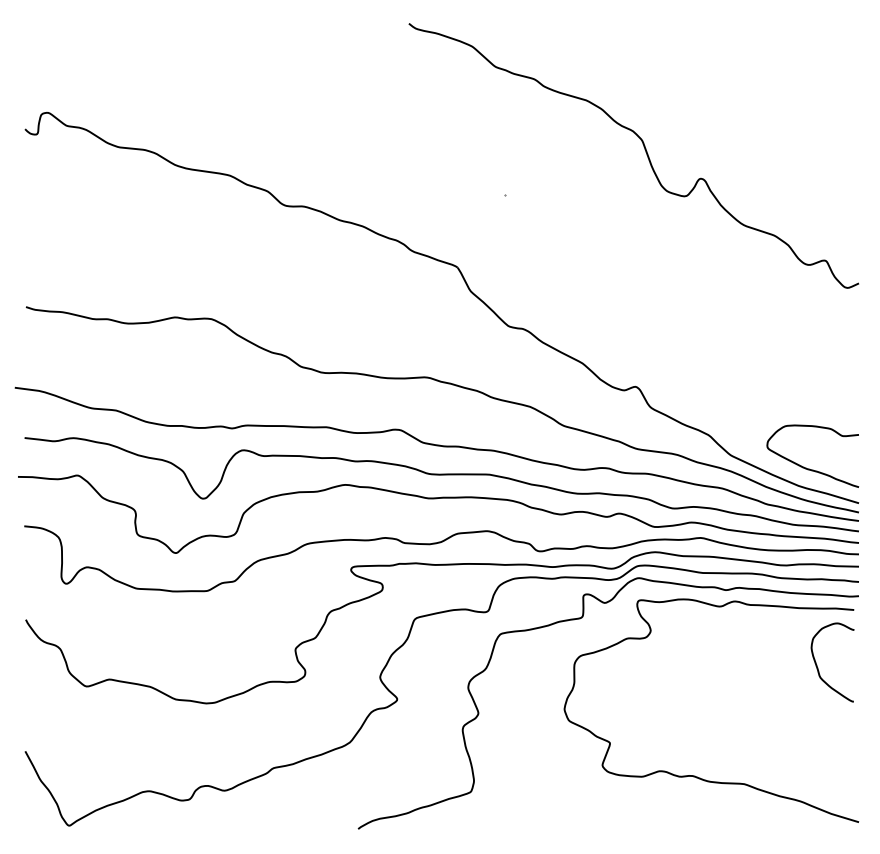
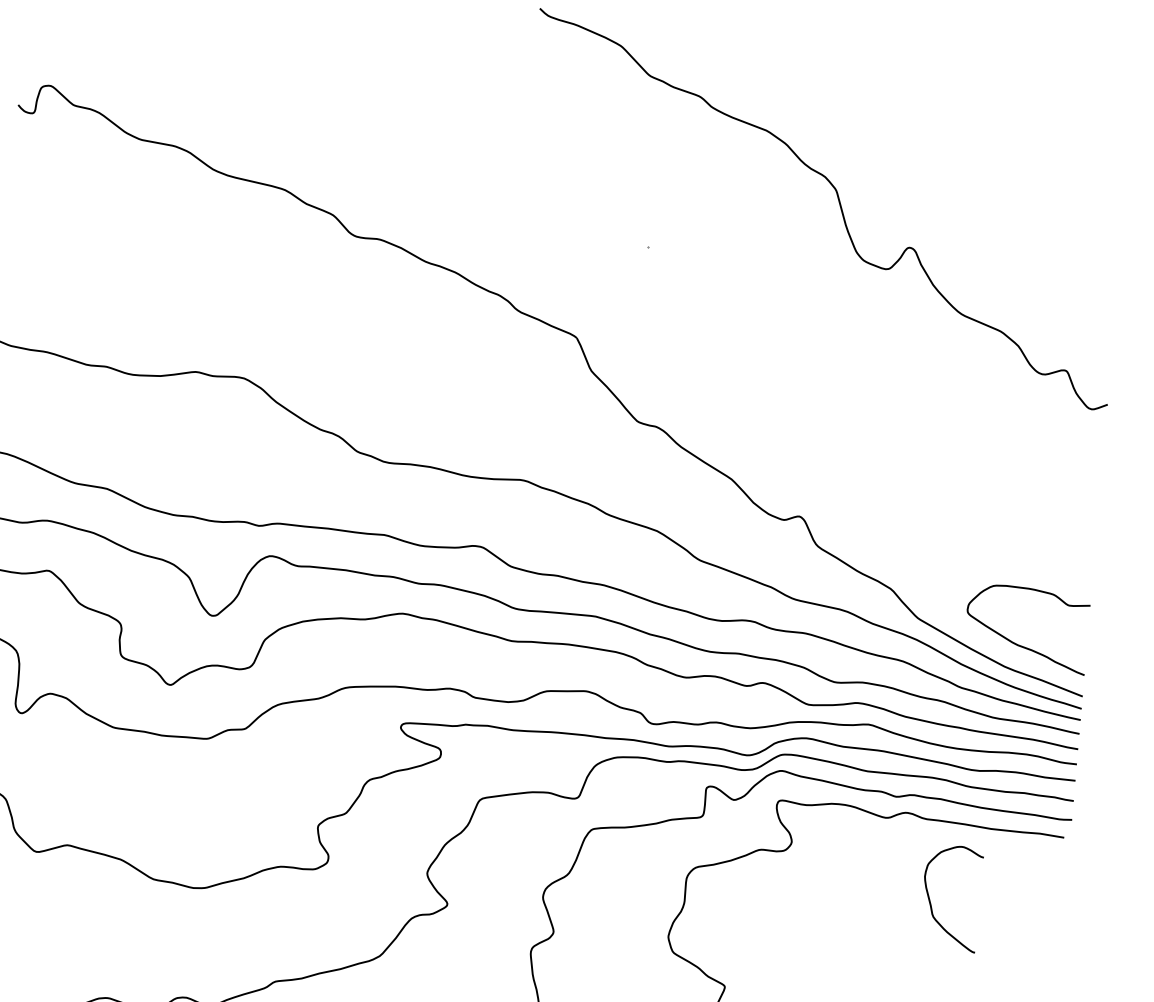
curve: (818, 667) -> (931, 903), moved

